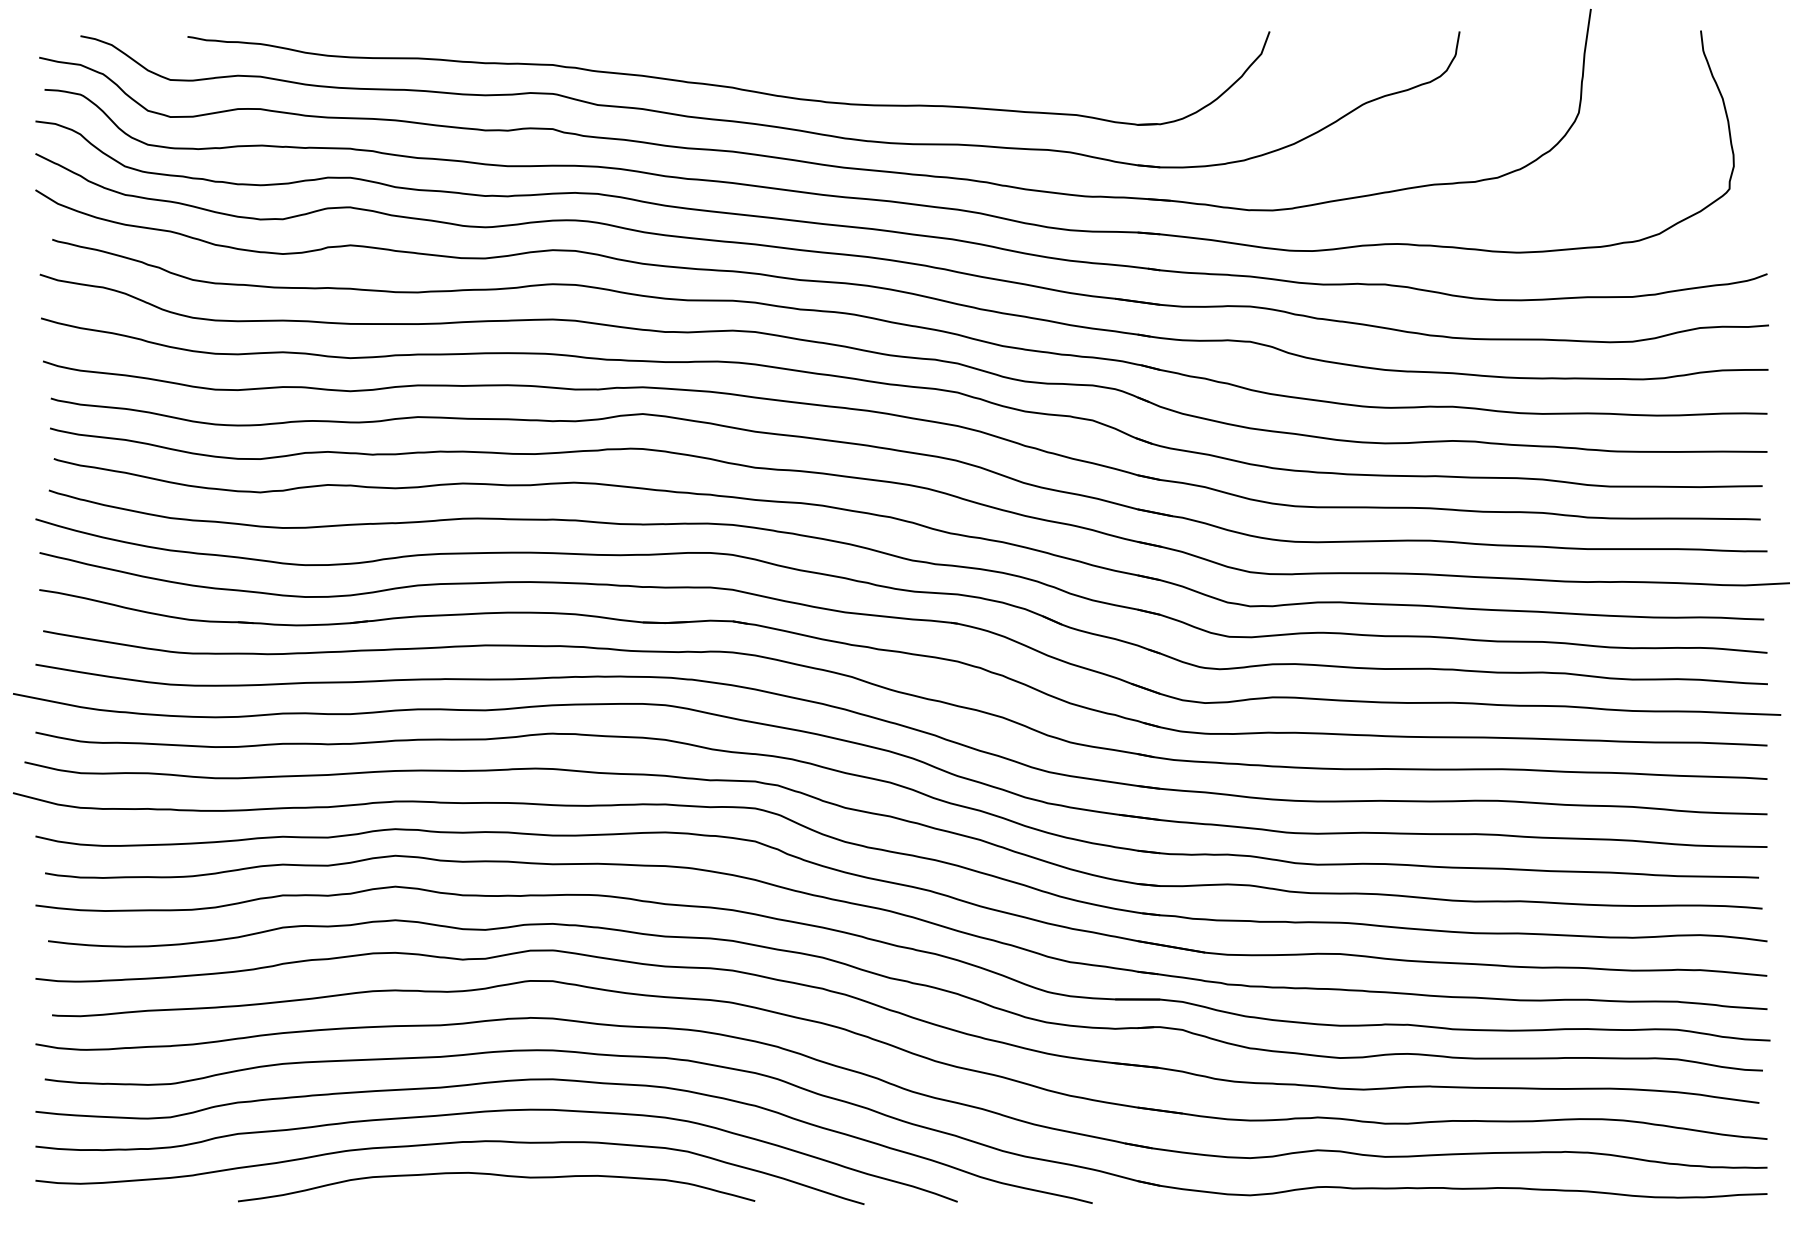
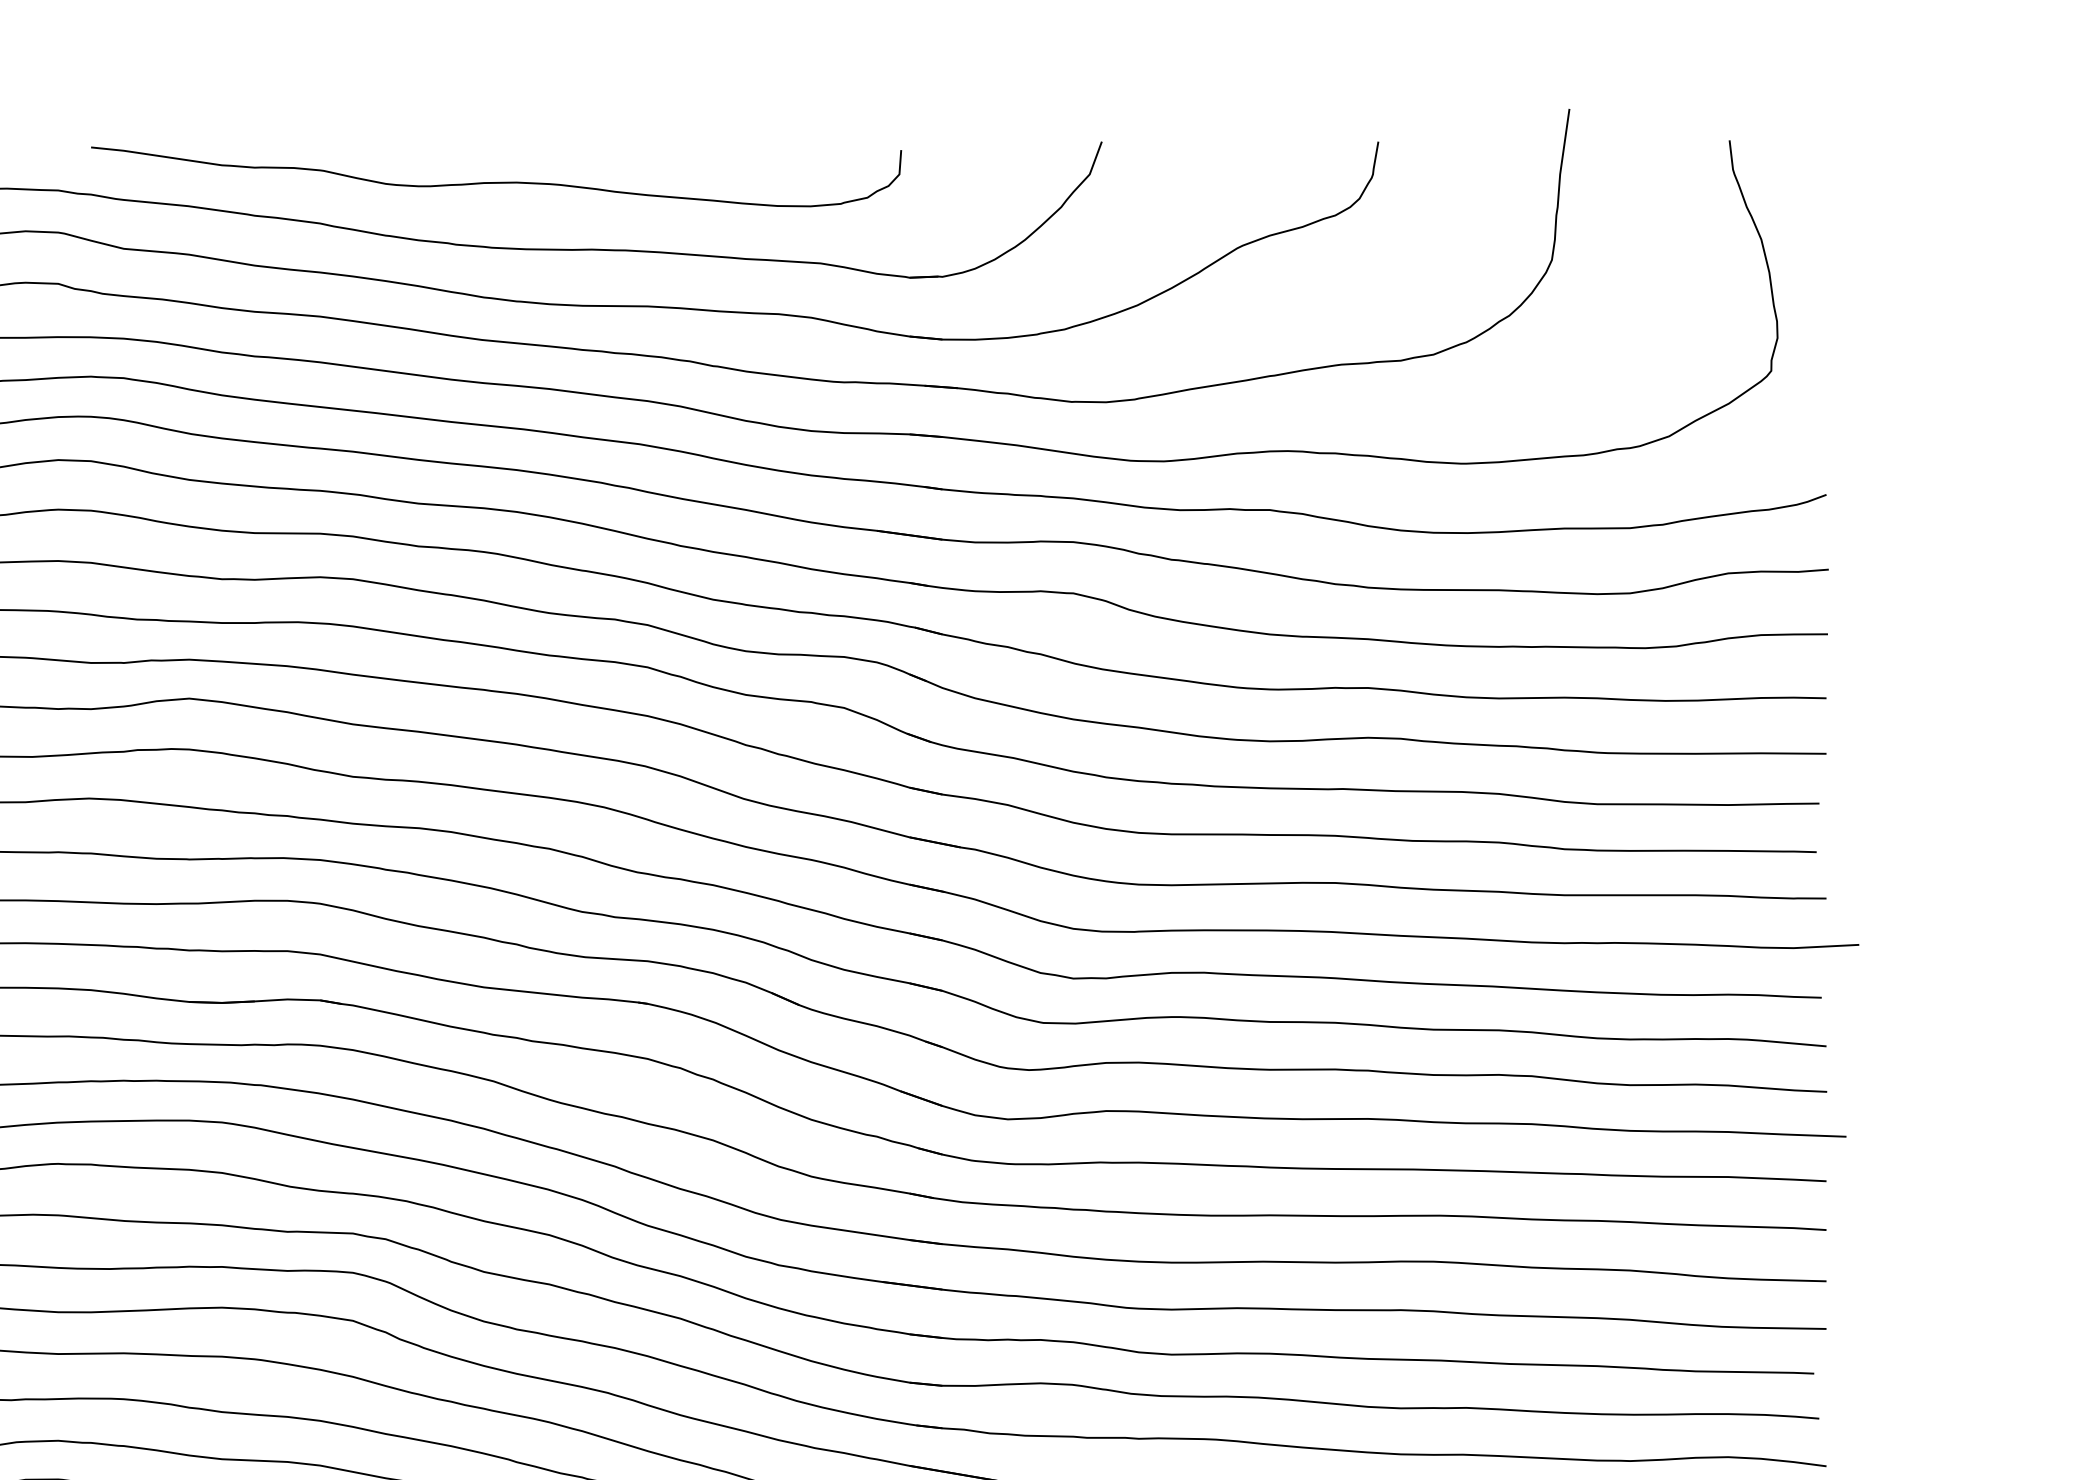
curve: (853, 58) -> (495, 181), added

